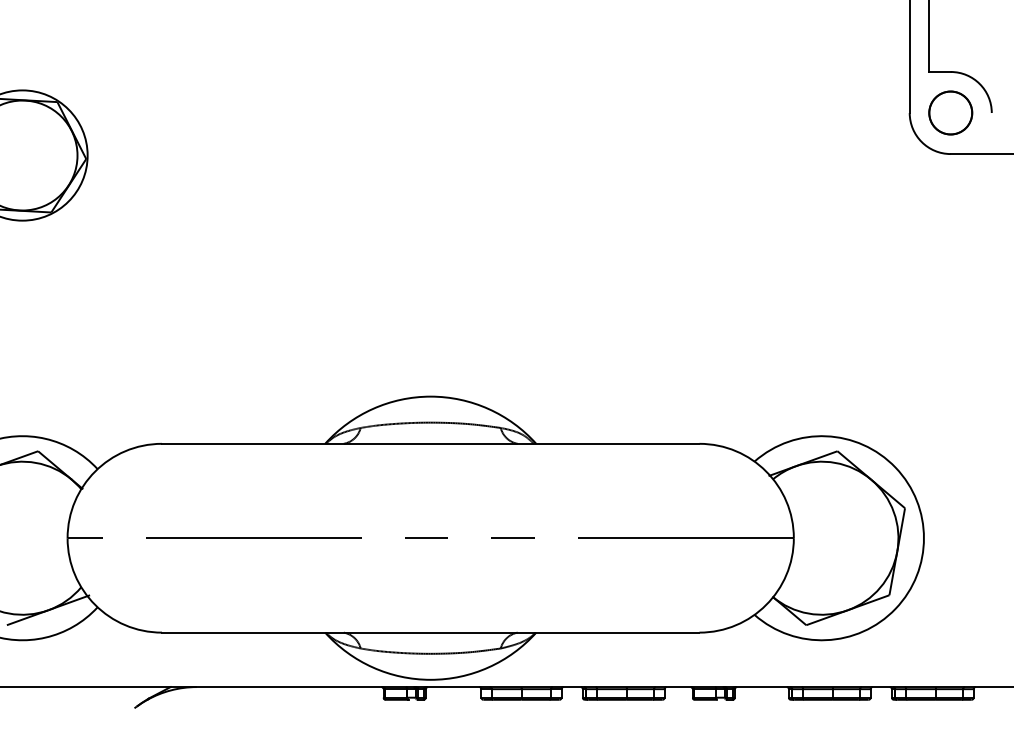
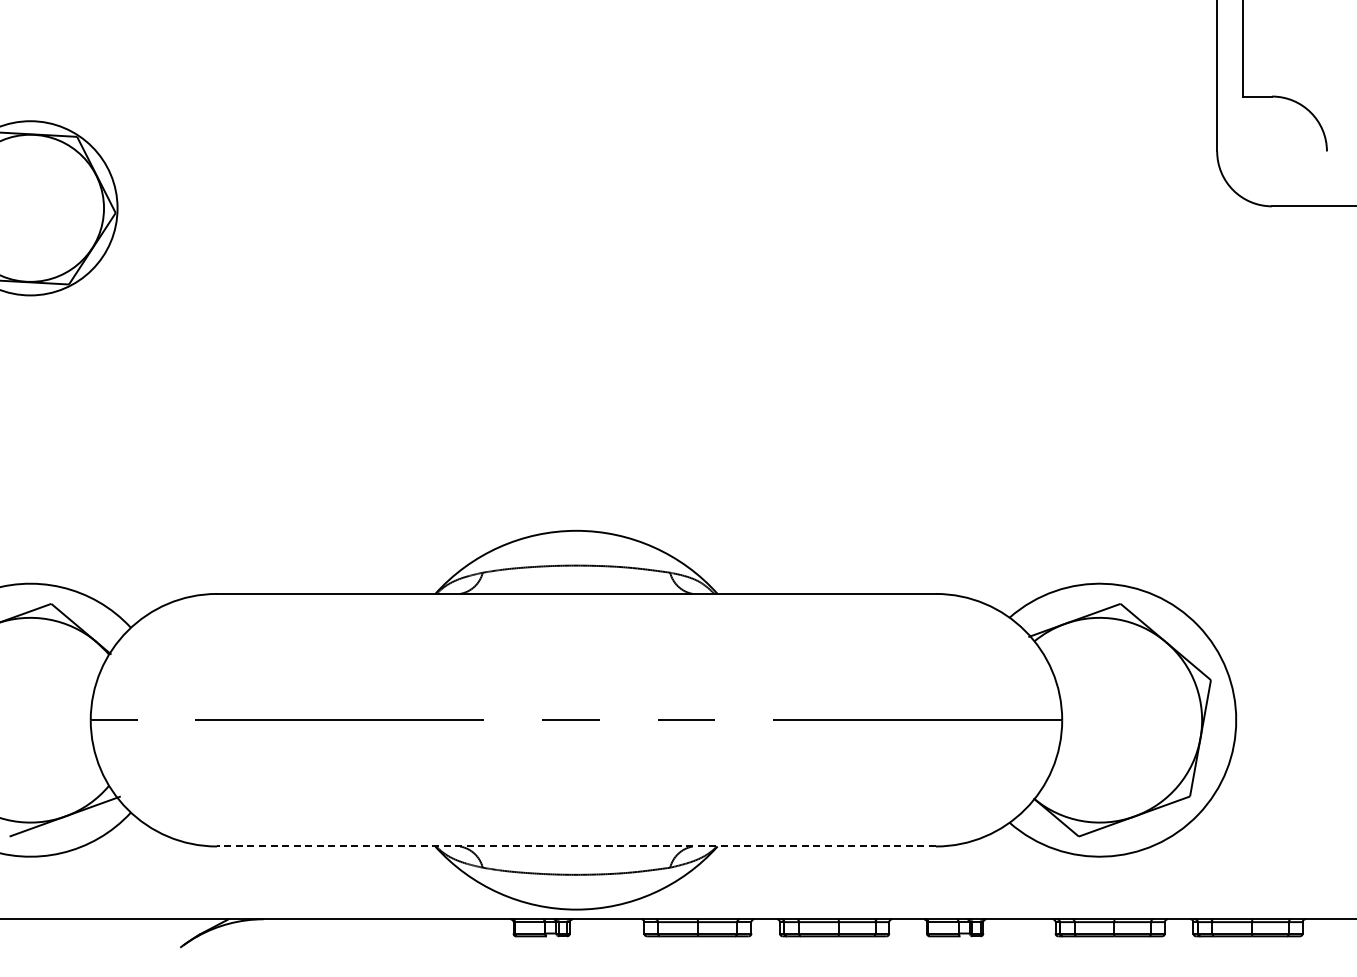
part: (950, 113) -> (1271, 151), removed
line: (429, 632) -> (575, 846), solid -> dashed

